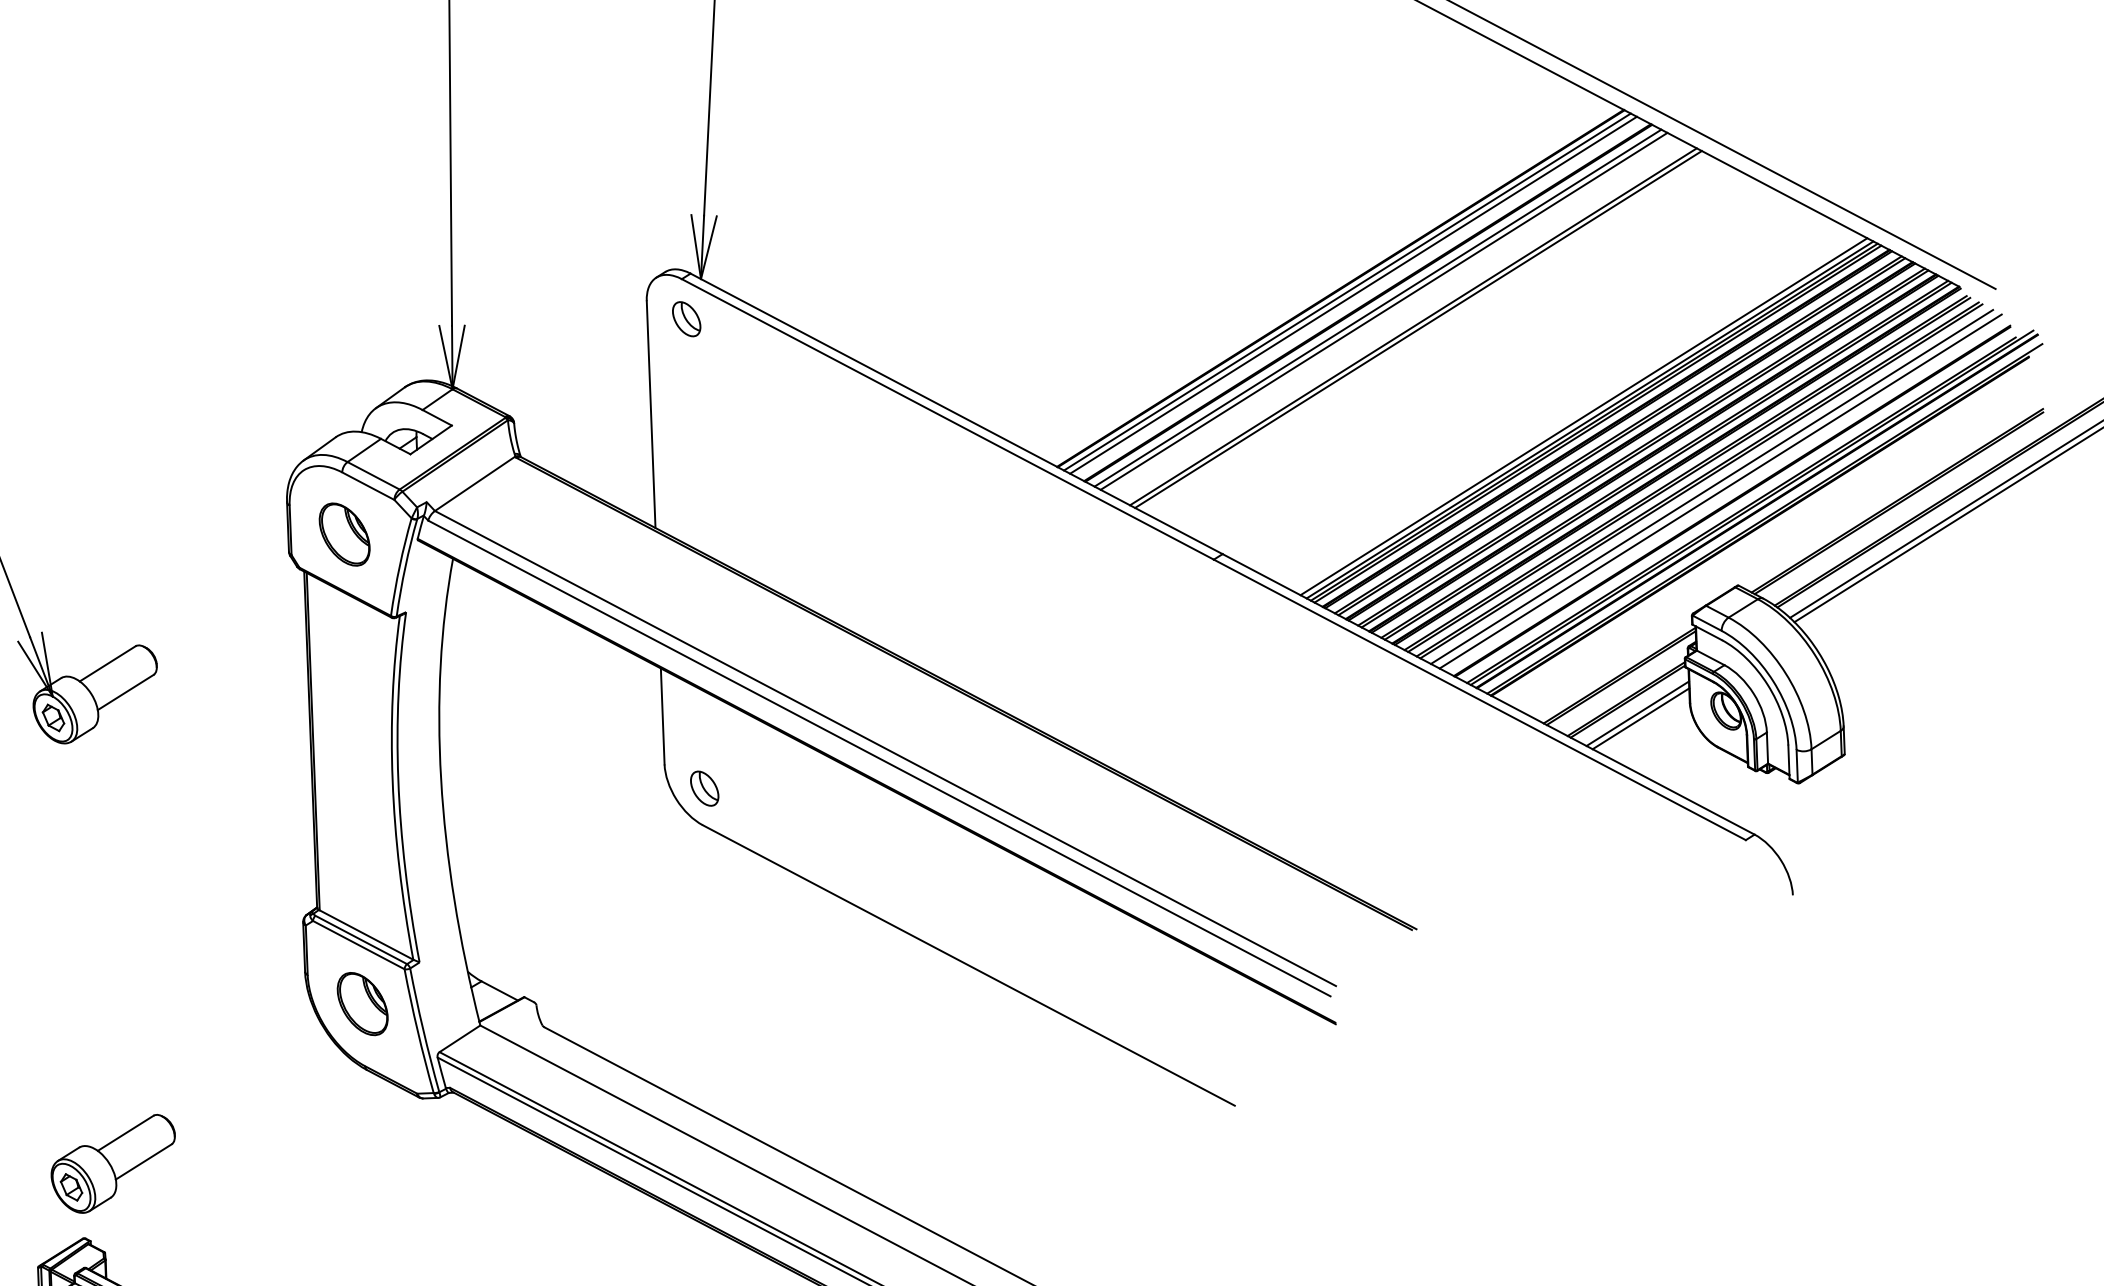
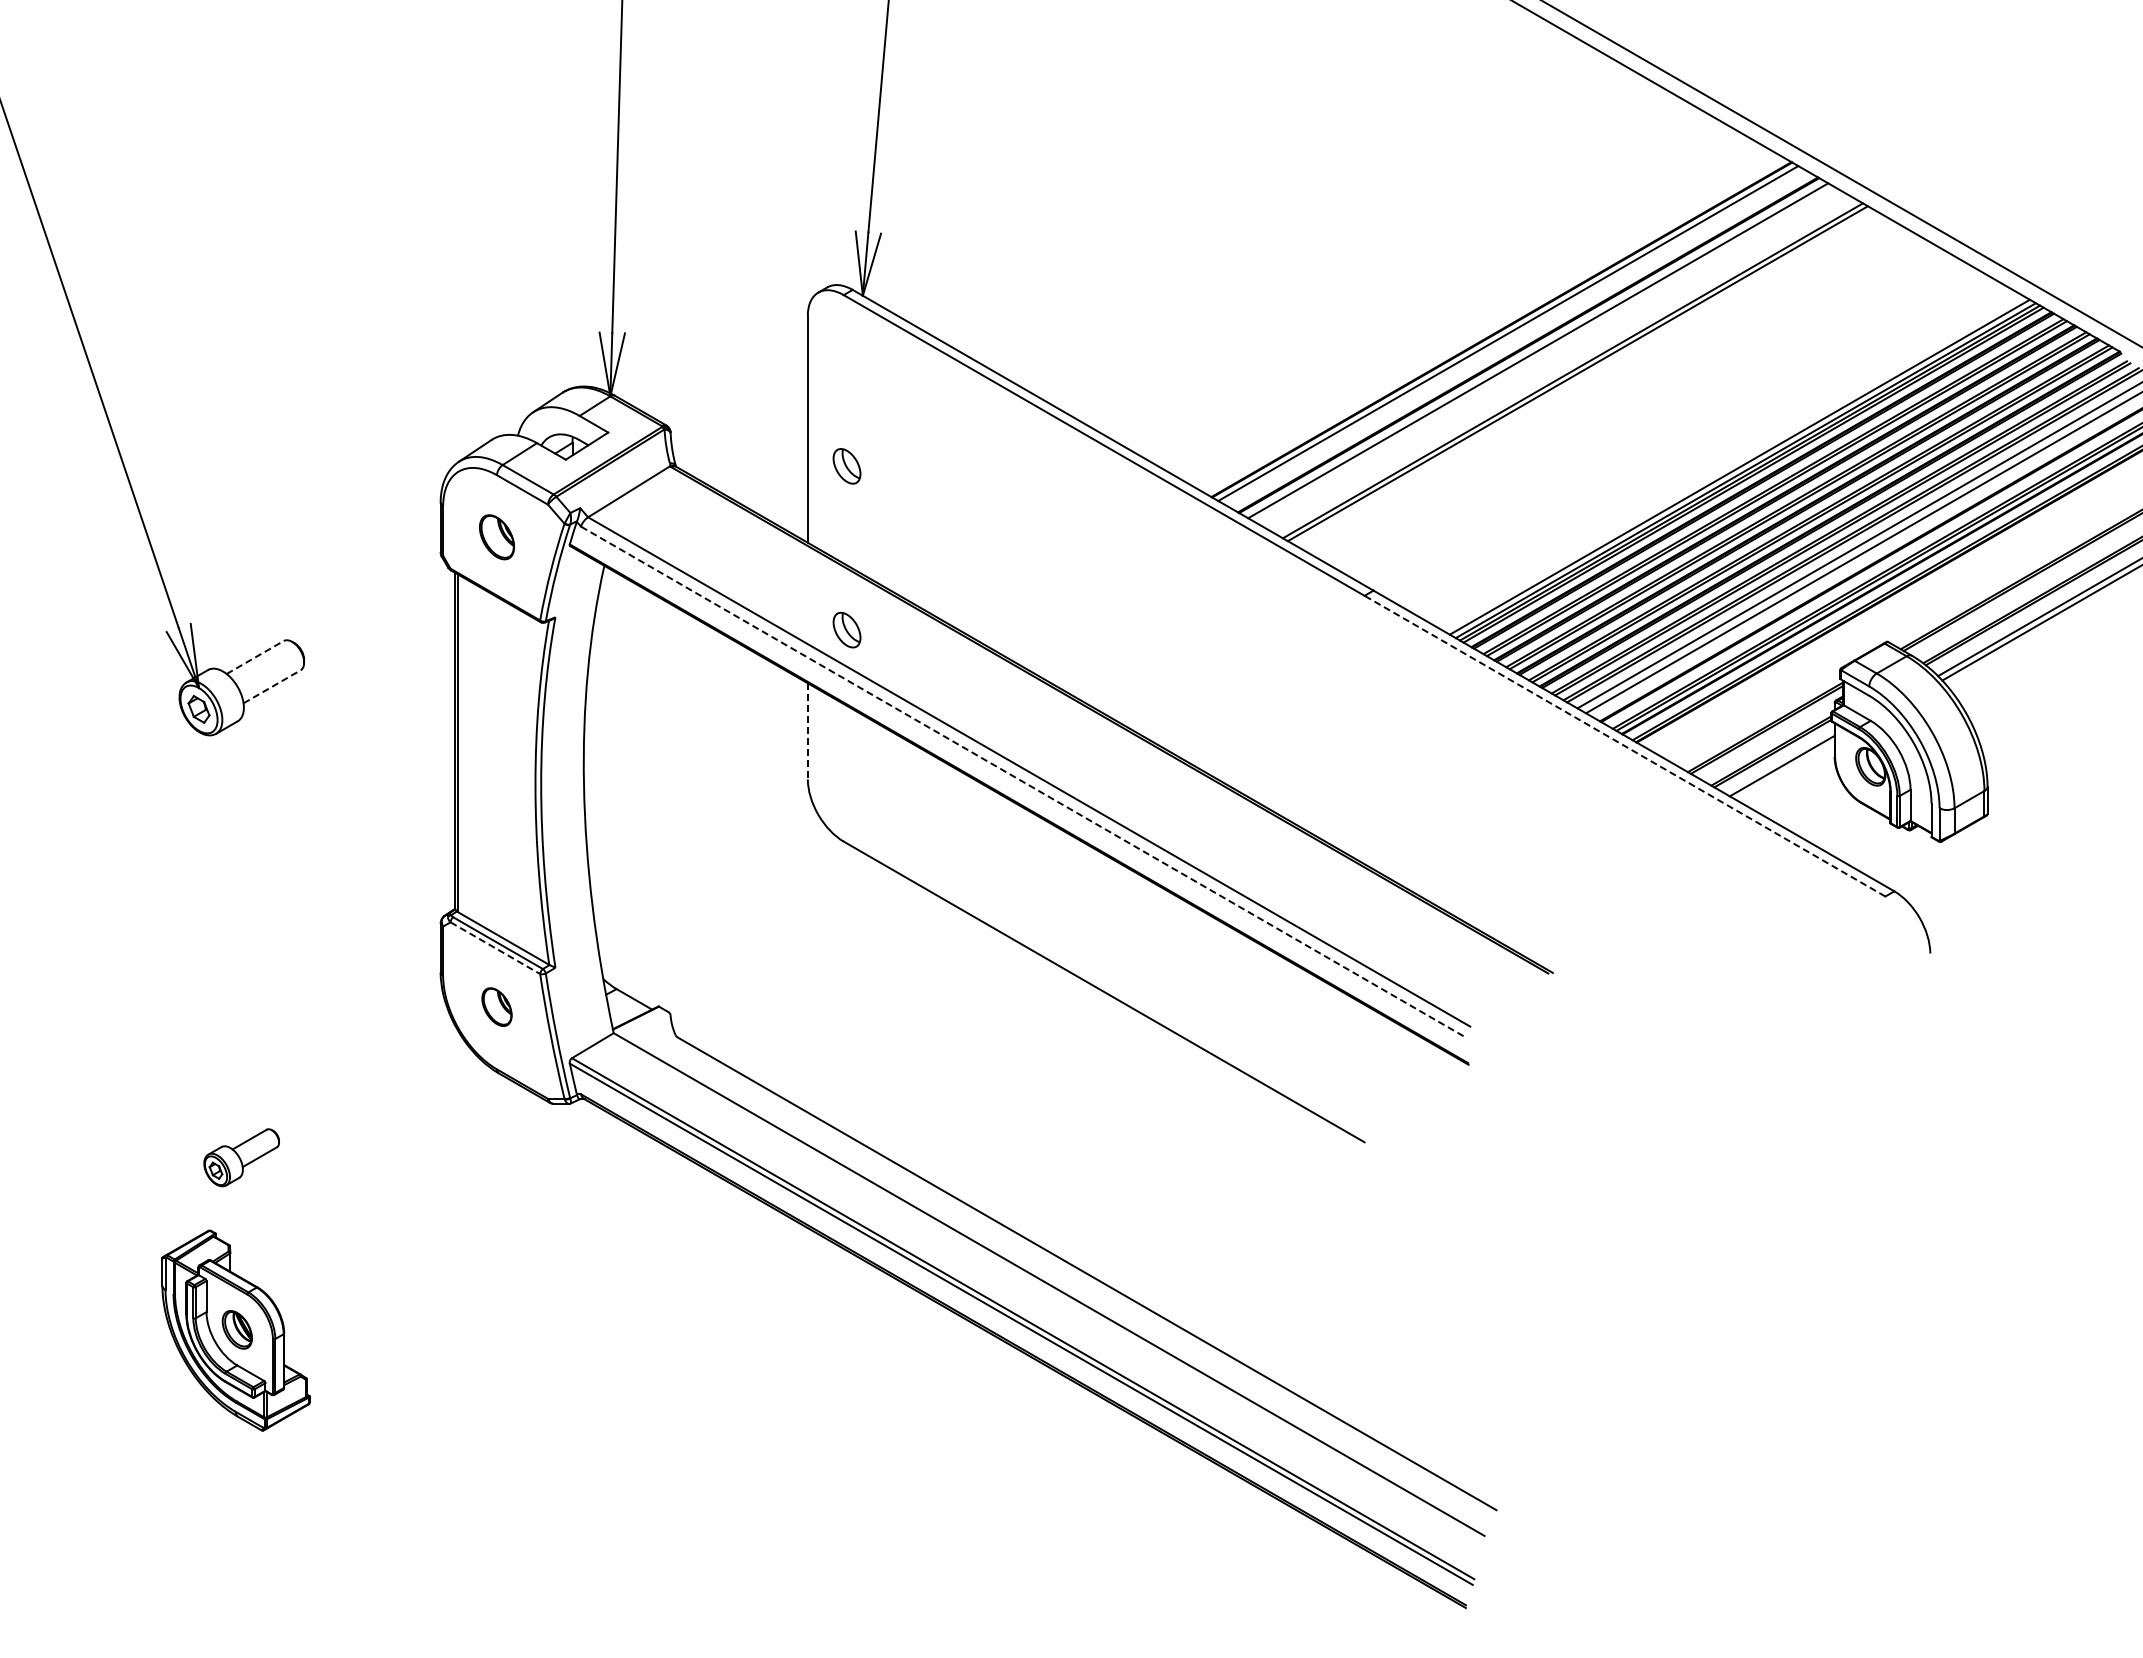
line: (1353, 294) -> (1514, 336), removed
line: (1384, 310) -> (1544, 353), removed
part: (686, 319) -> (846, 466), moved
part: (344, 533) -> (496, 536), size x0.7
line: (107, 663) -> (255, 657), solid -> dashed
line: (126, 692) -> (272, 686), solid -> dashed
line: (1480, 700) -> (1625, 746), solid -> dashed
line: (662, 716) -> (807, 731), solid -> dashed
line: (1640, 718) -> (1784, 770), removed
line: (880, 758) -> (1023, 781), solid -> dashed
part: (704, 788) -> (846, 629), moved
line: (358, 945) -> (495, 948), solid -> dashed
part: (362, 1003) -> (496, 1006), size x0.6
part: (113, 1164) -> (241, 1157), size x0.6

